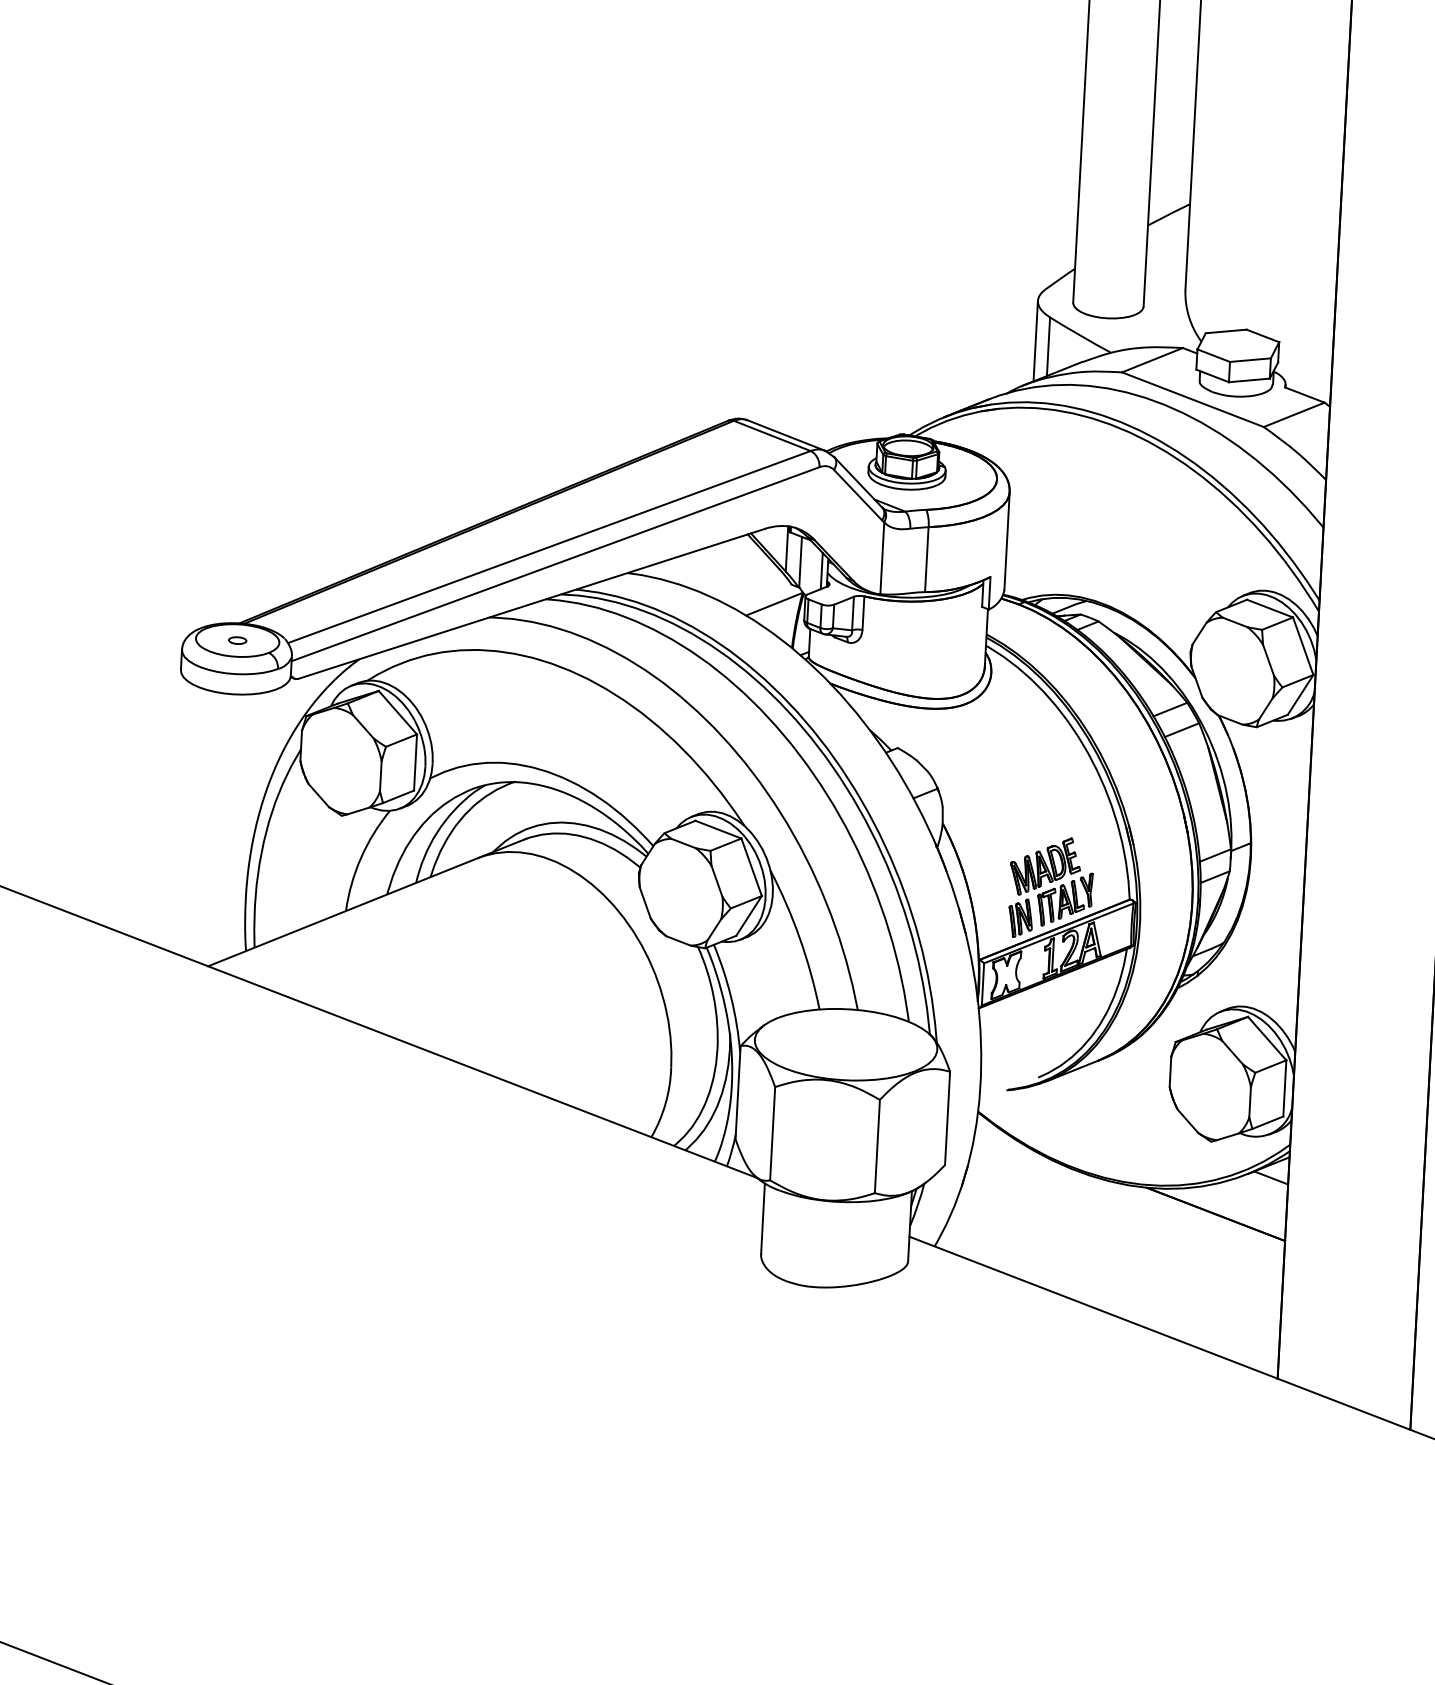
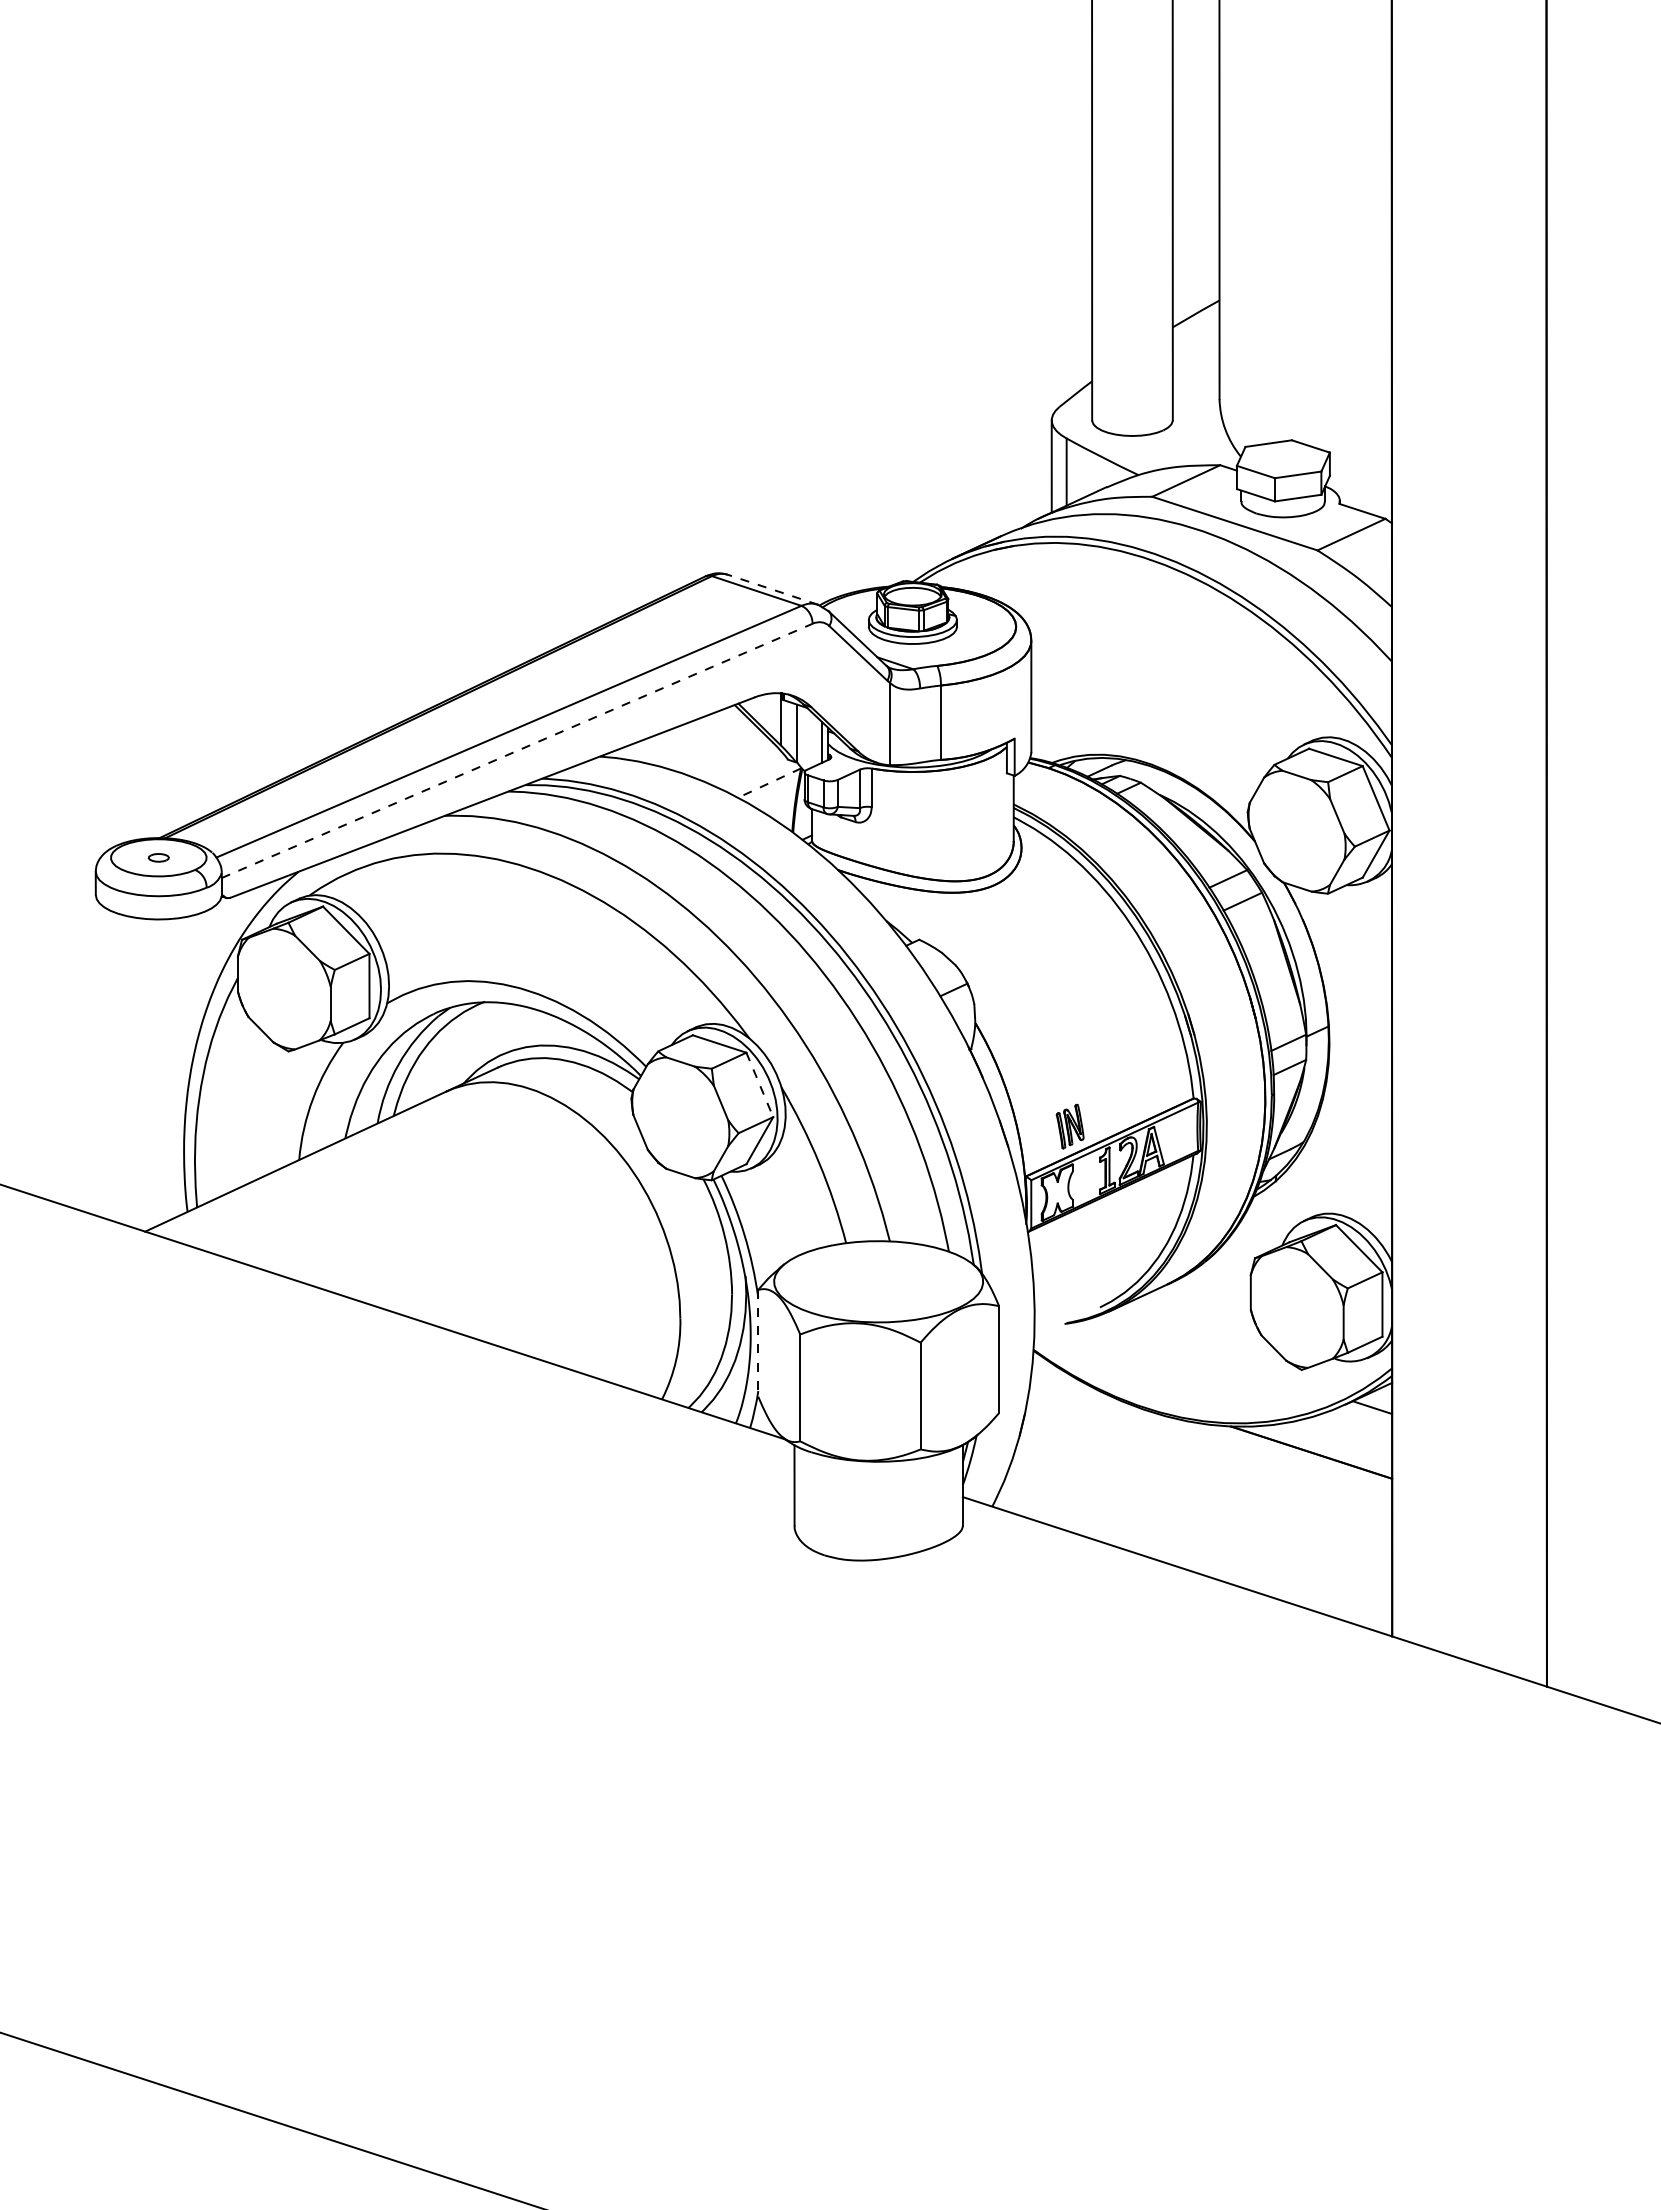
line: (786, 435) -> (772, 589), solid -> dashed
line: (555, 563) -> (517, 750), solid -> dashed
line: (774, 604) -> (769, 783), solid -> dashed
line: (751, 866) -> (759, 1084), solid -> dashed
part: (1051, 881) -> (1103, 1082), removed
line: (738, 1092) -> (758, 1343), solid -> dashed

